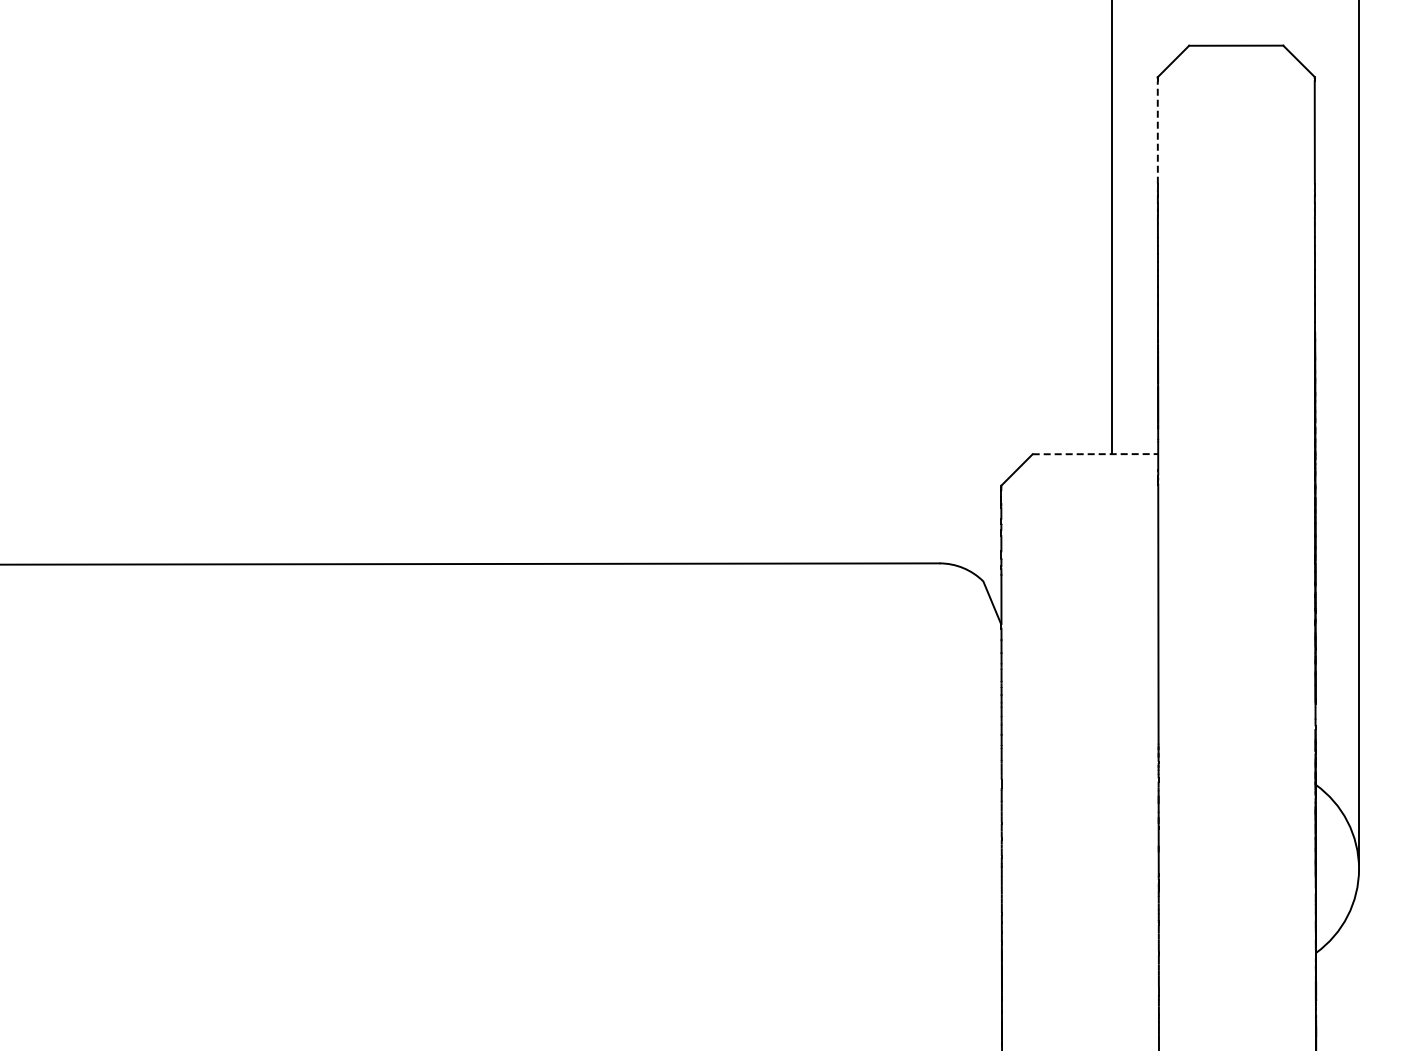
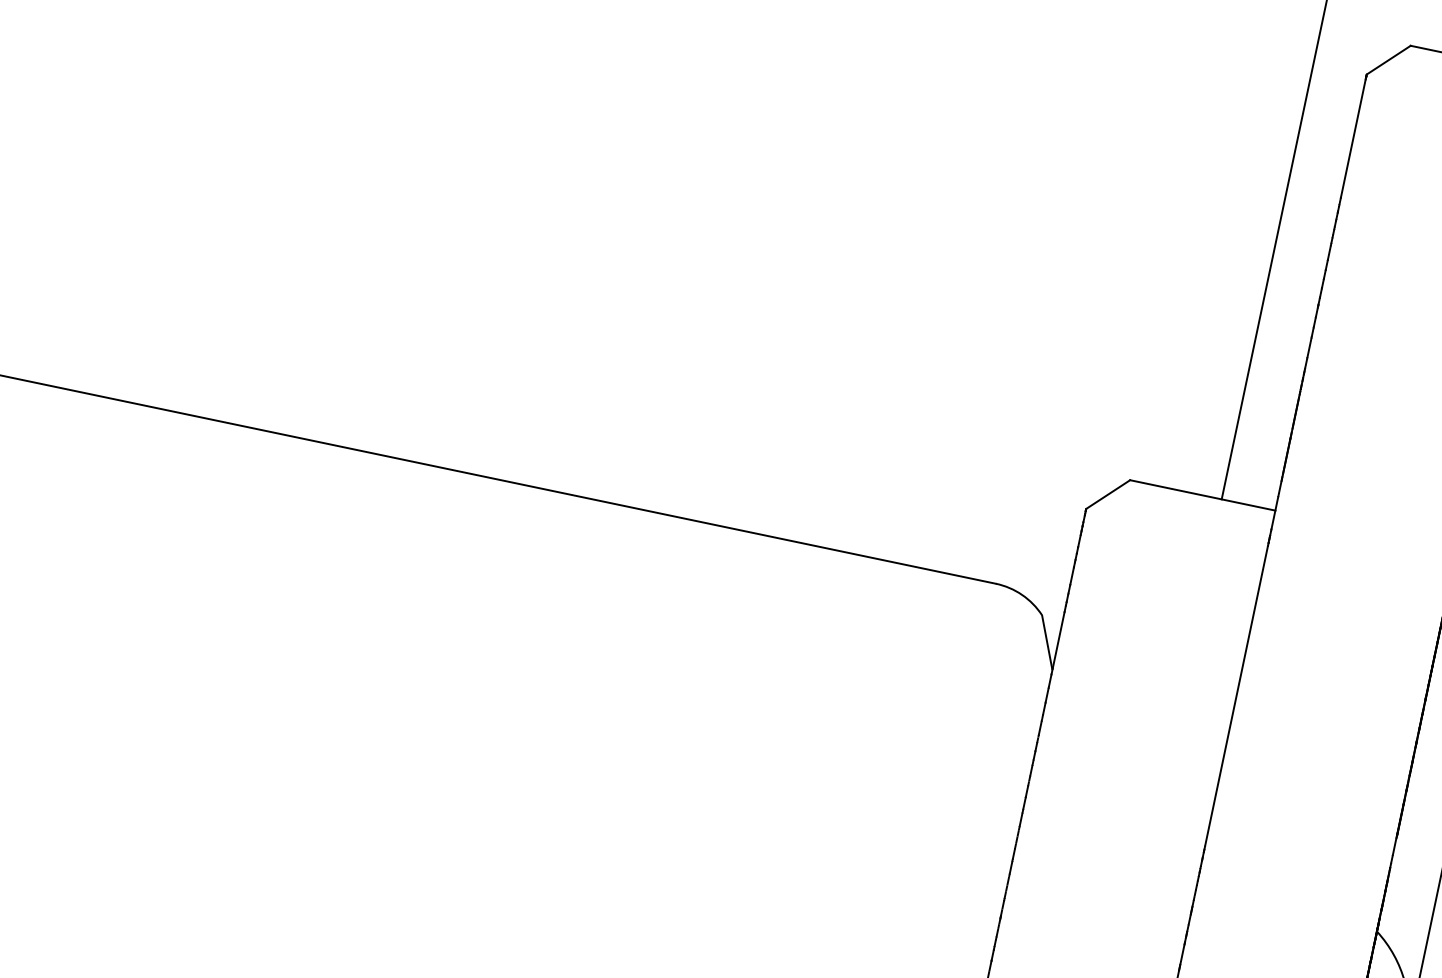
line: (1157, 132) -> (1352, 138), dashed -> solid
line: (1095, 454) -> (1202, 495), dashed -> solid

